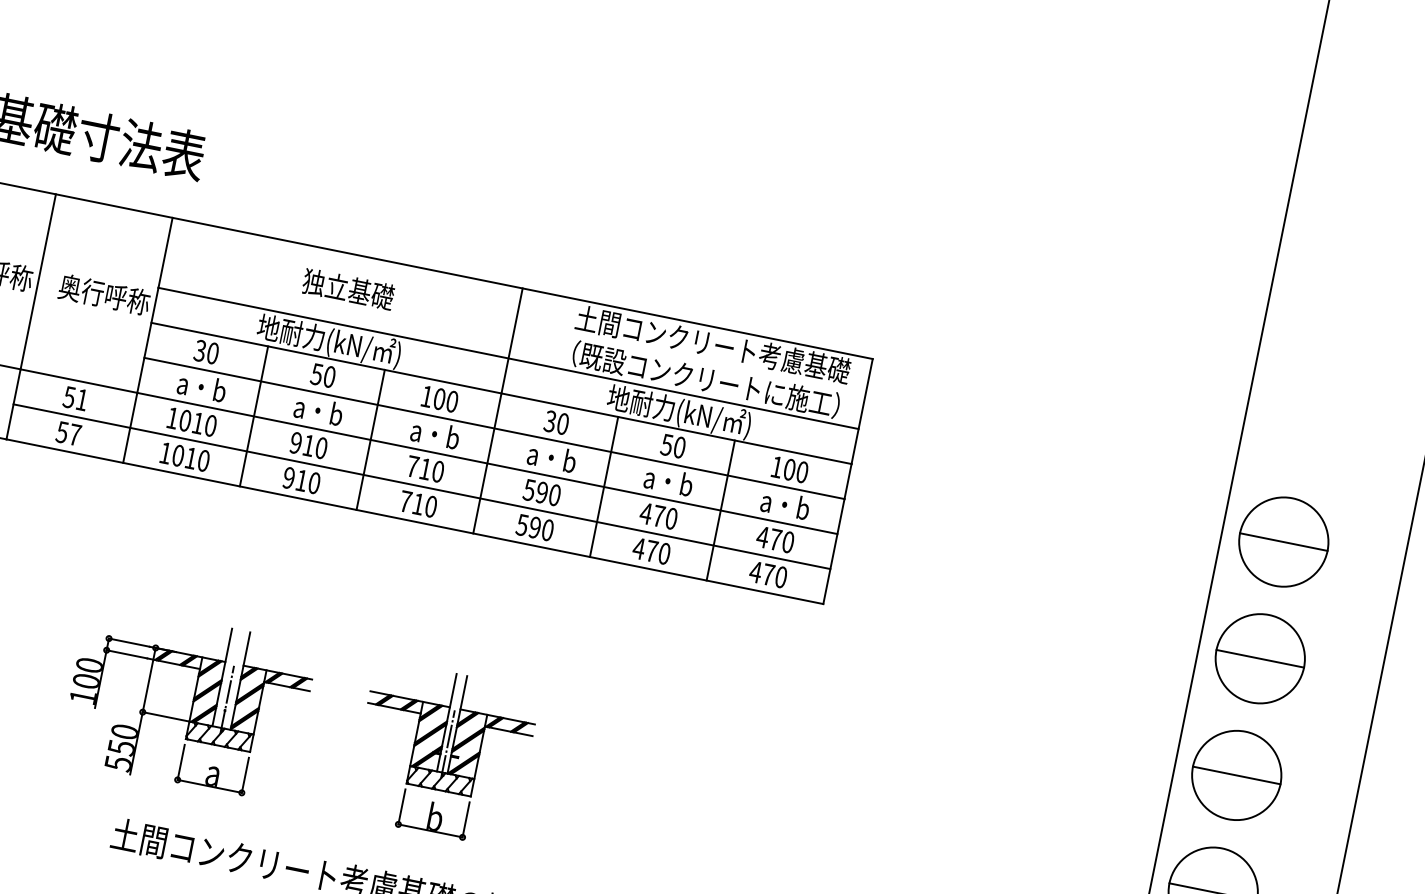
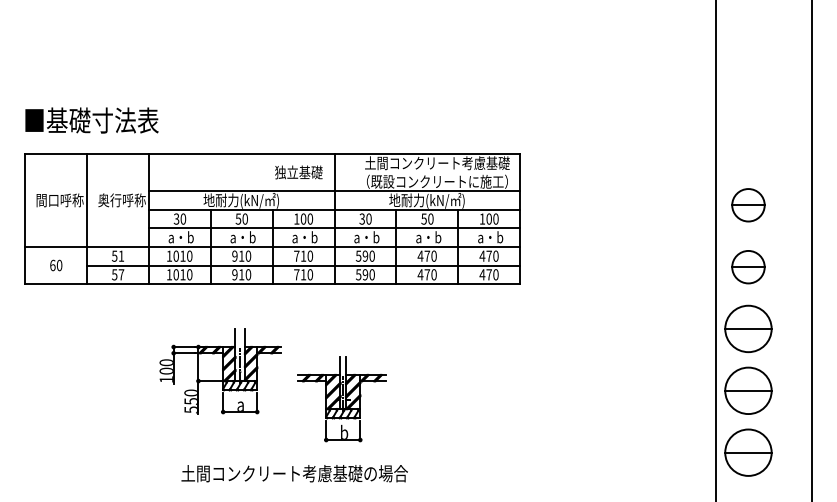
text: (347, 289) -> (298, 172), moved
part: (1283, 542) -> (748, 205), size x0.7
part: (1260, 659) -> (748, 267), size x0.7
part: (187, 702) -> (220, 371), moved

